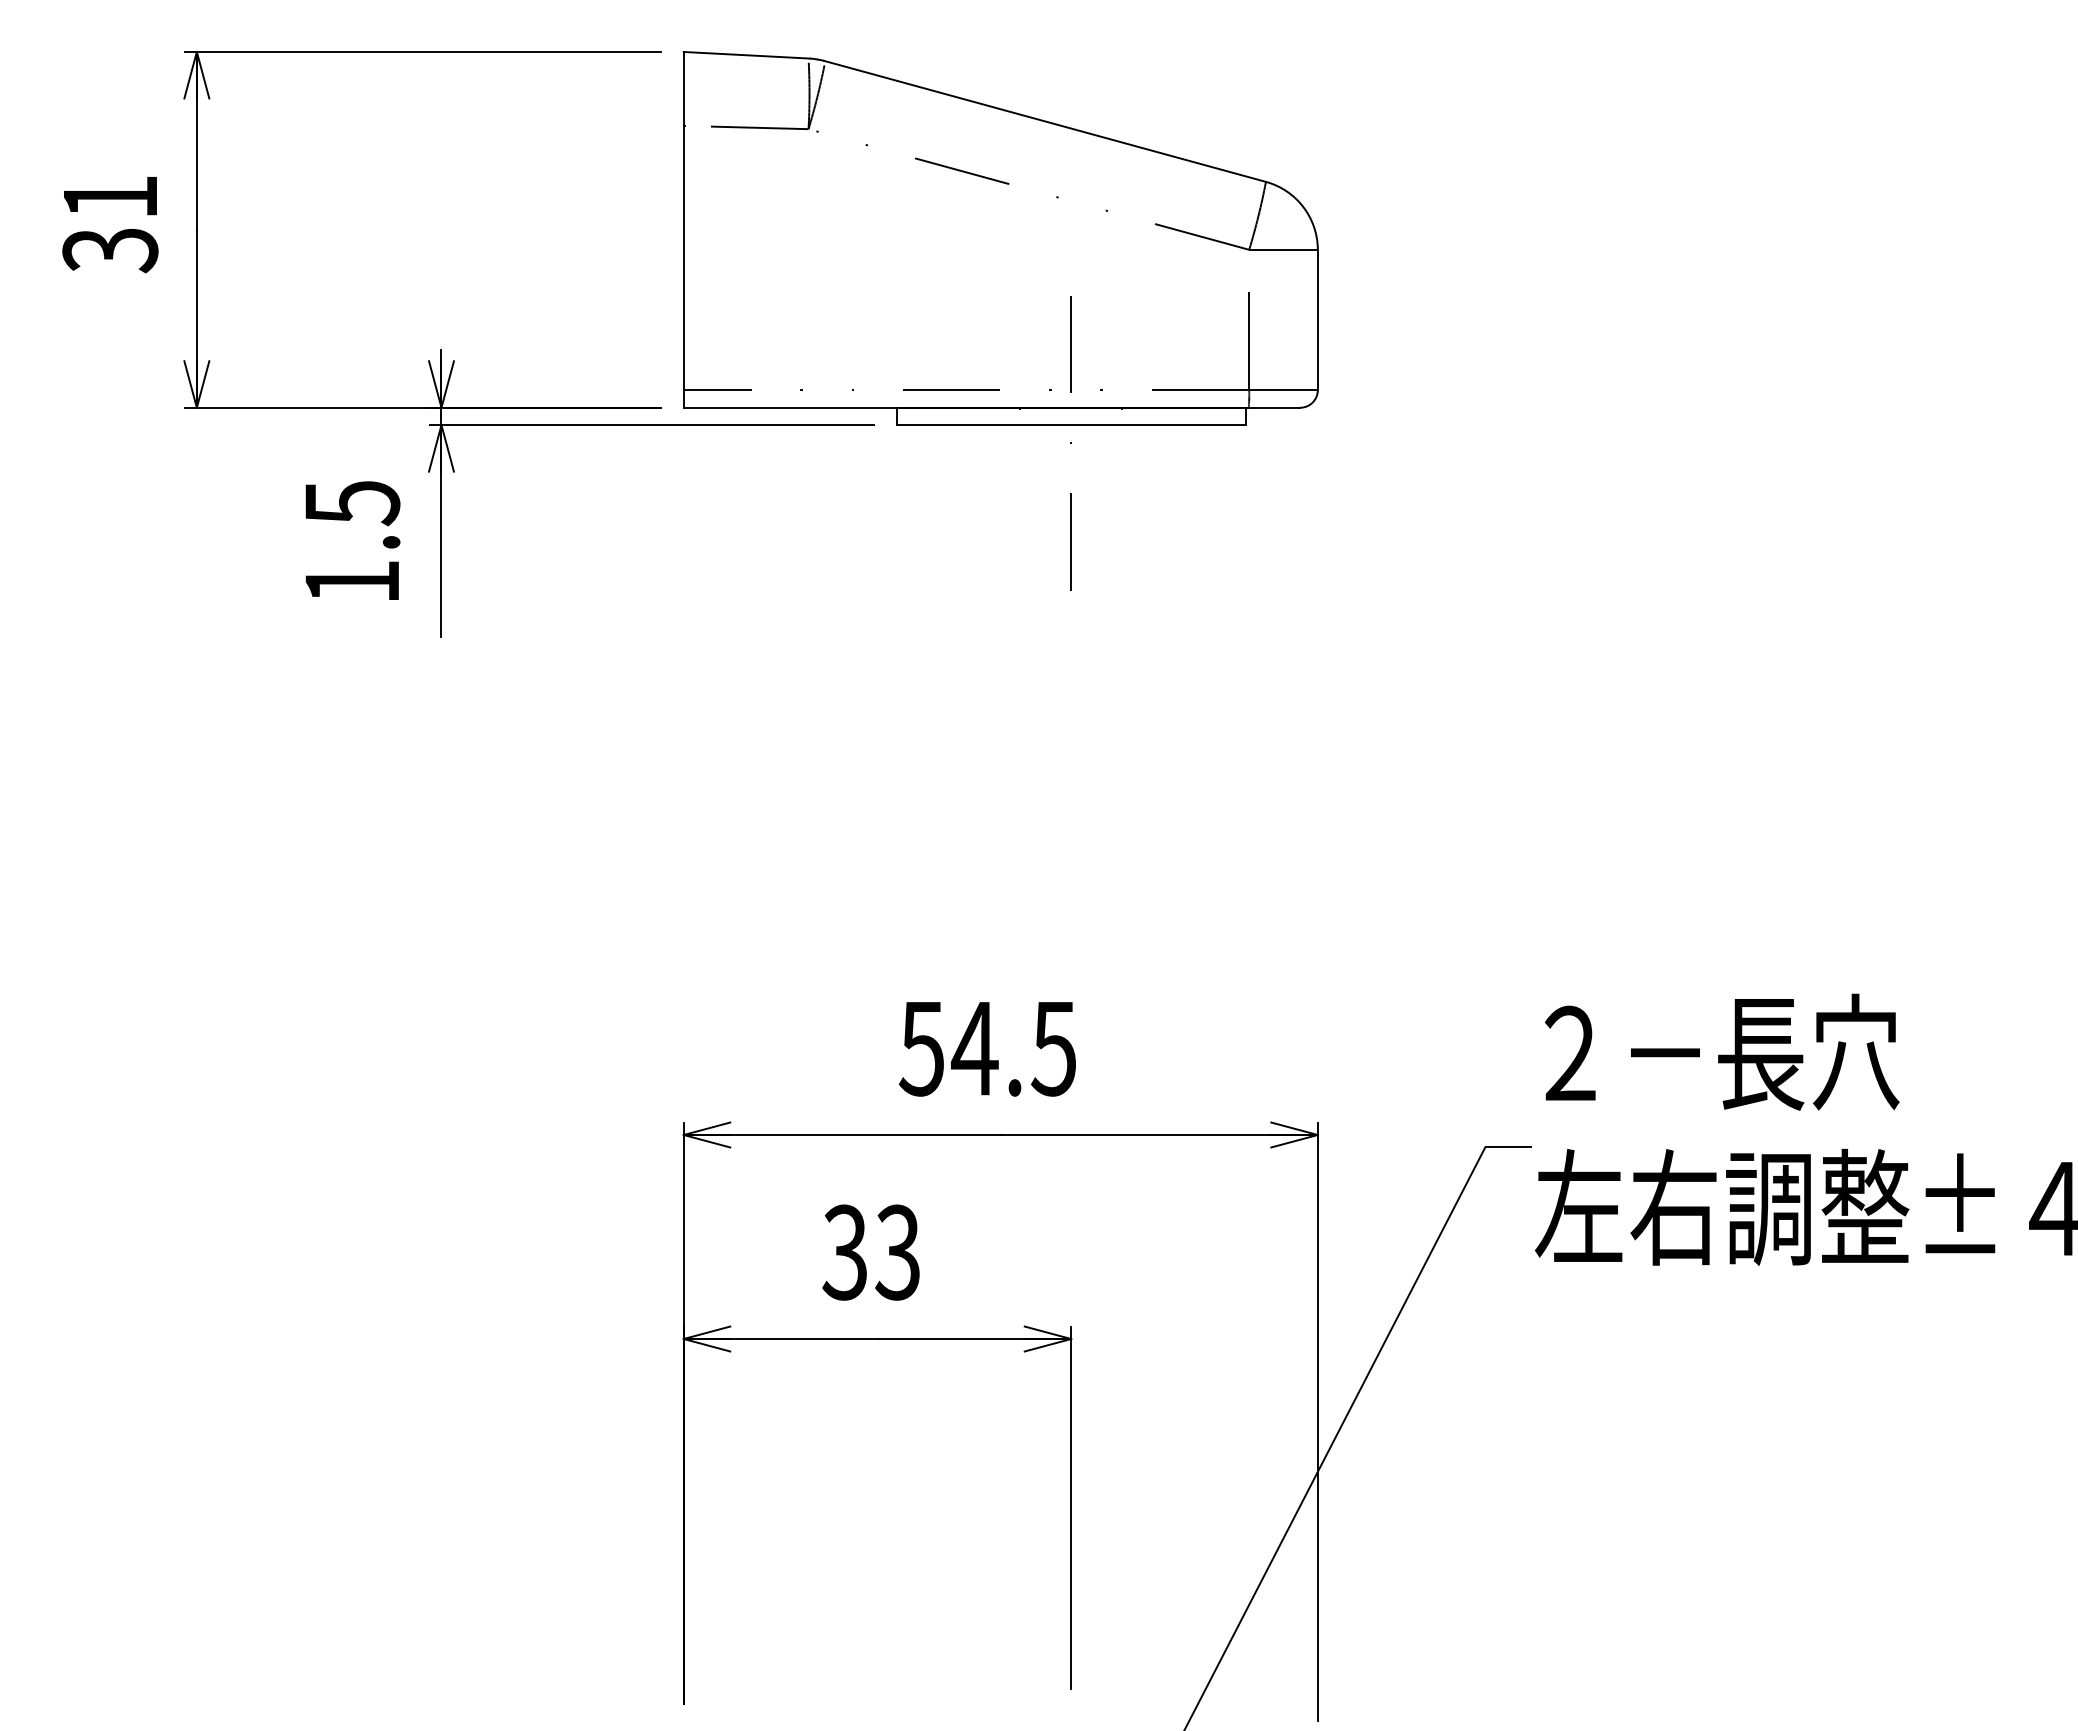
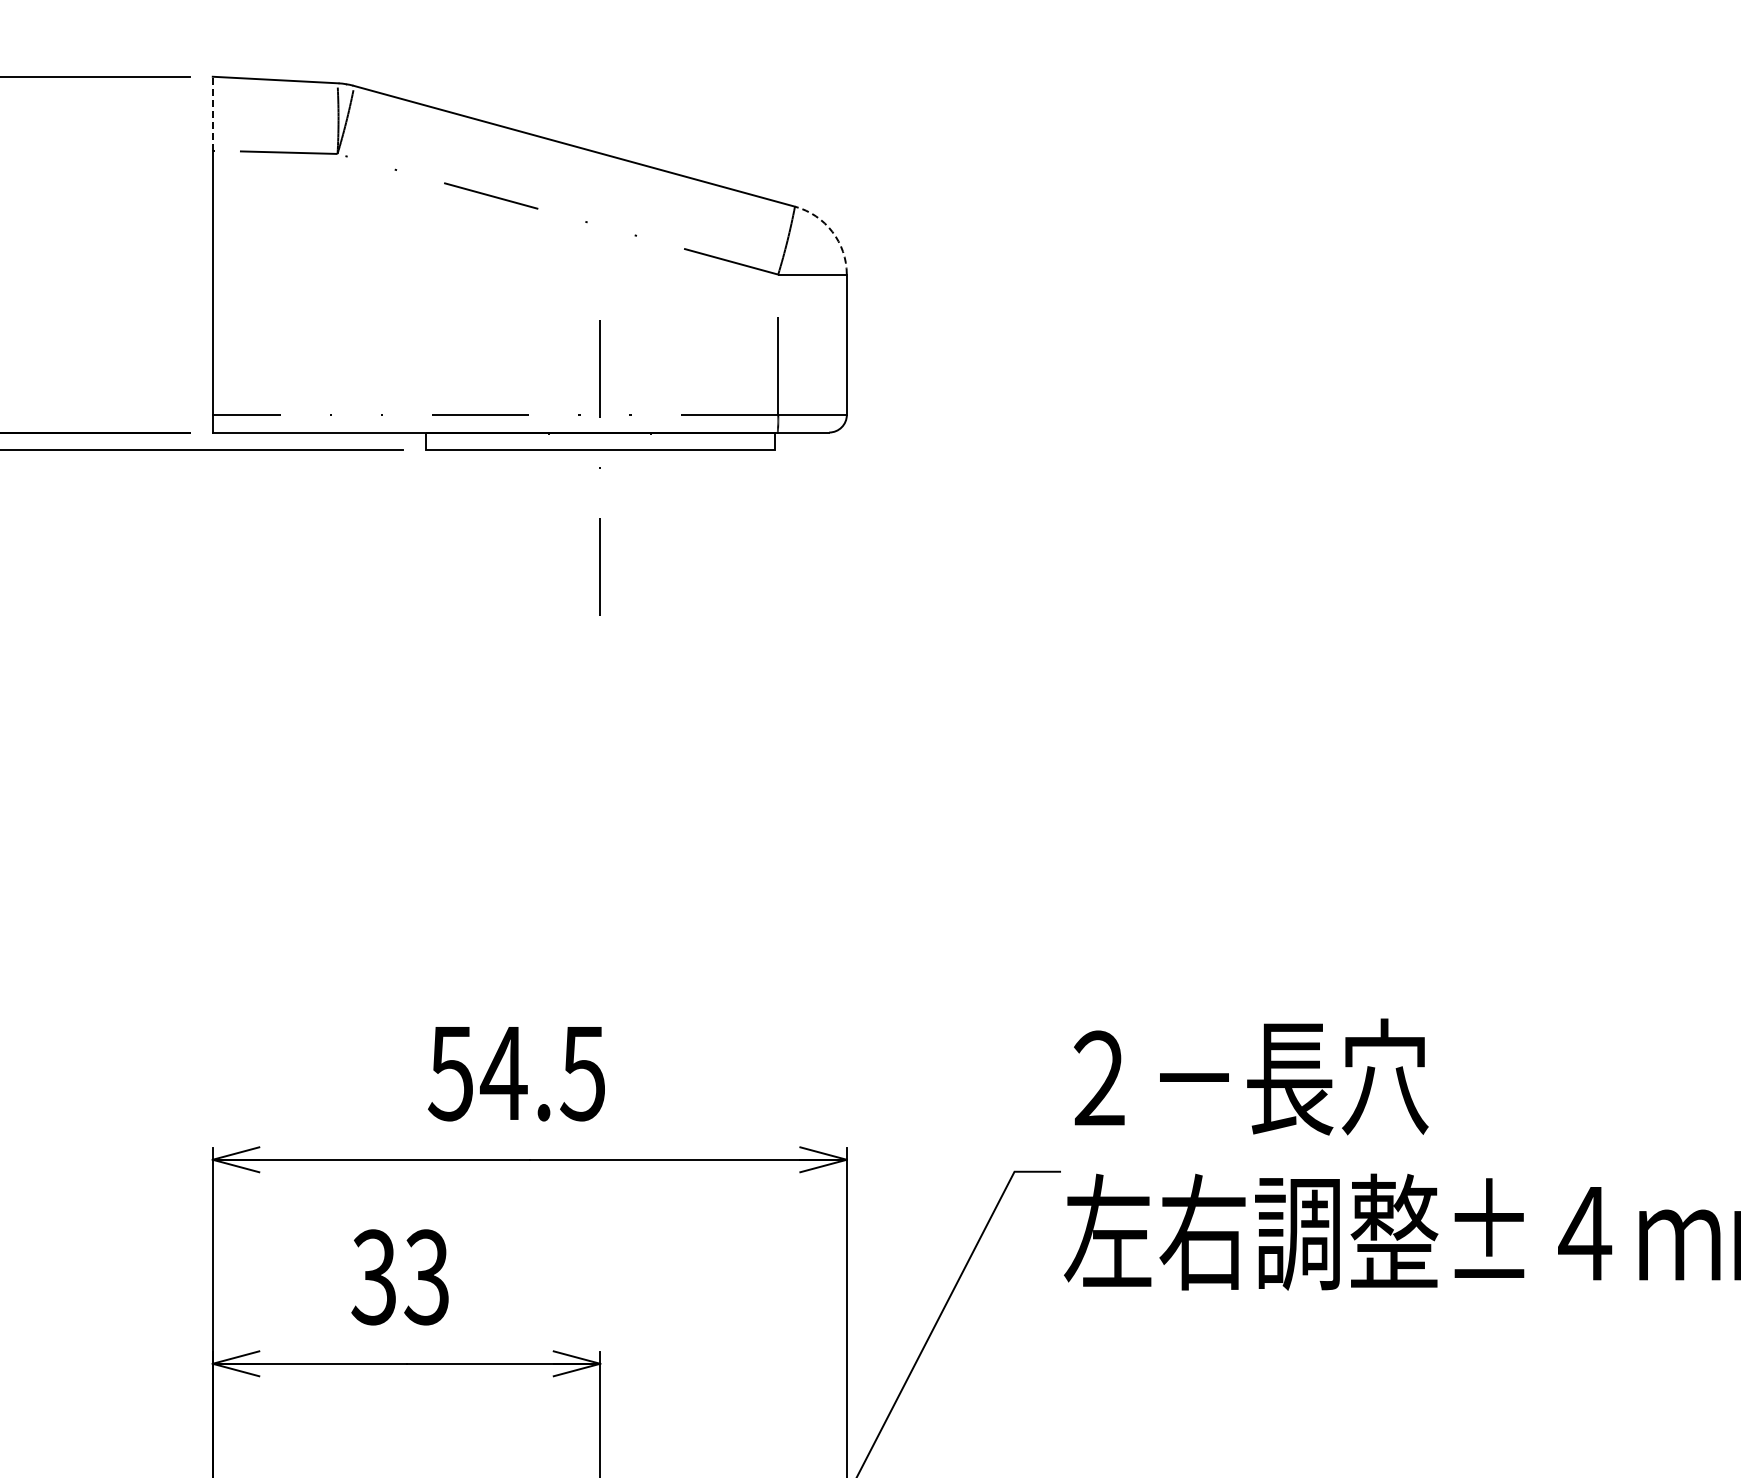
line: (683, 88) -> (212, 113), solid -> dashed
arc: (1303, 207) -> (832, 232), solid -> dashed

